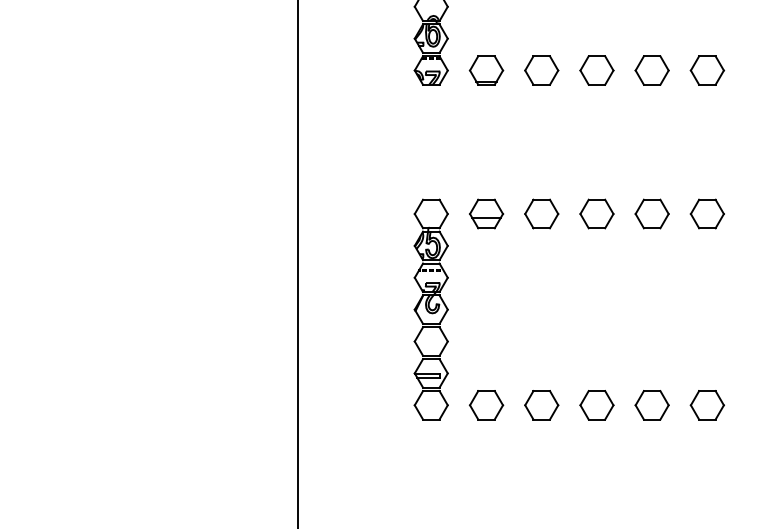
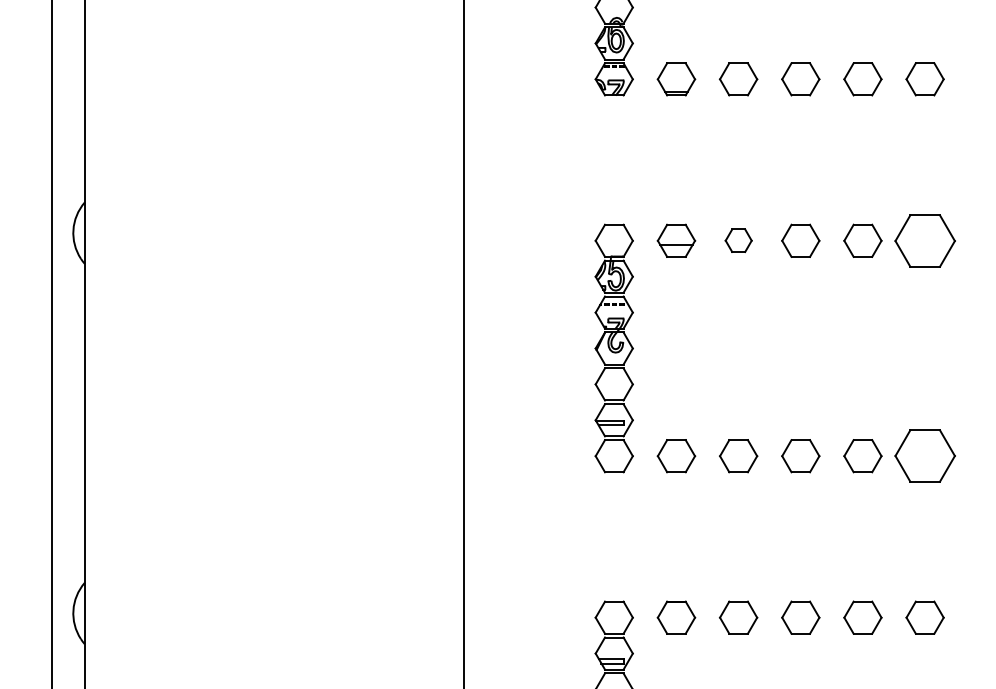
part: (541, 213) -> (738, 240), size x0.7
part: (706, 213) -> (924, 240), size x1.6
part: (706, 405) -> (924, 456), size x1.6

